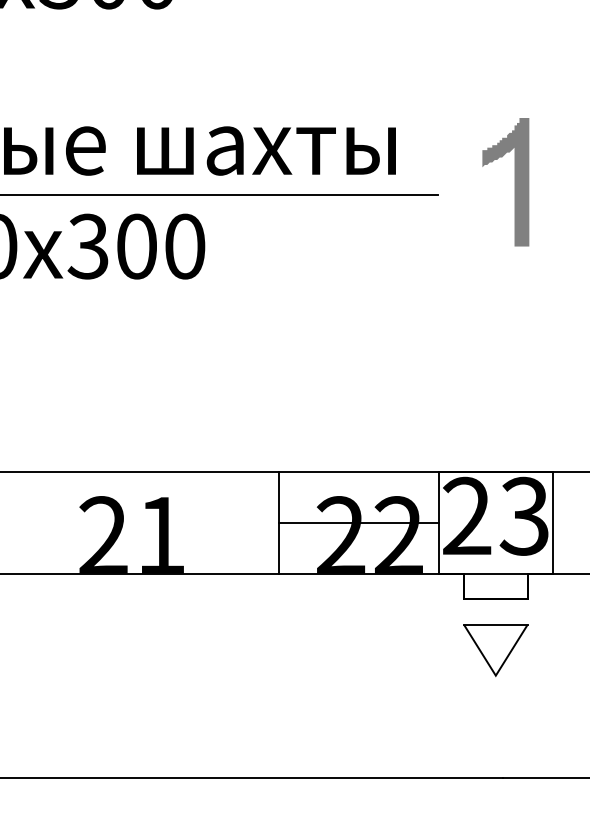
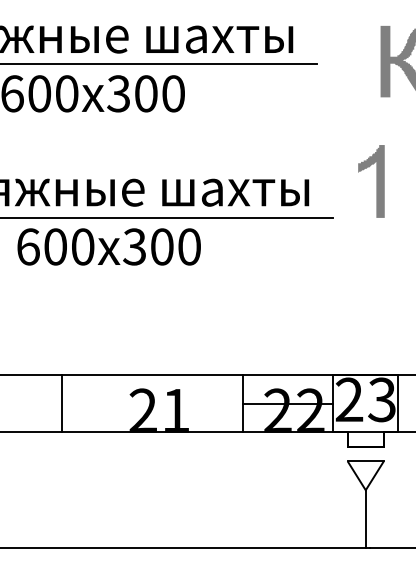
part: (505, 182) -> (371, 181), moved
line: (495, 727) -> (365, 519), added

